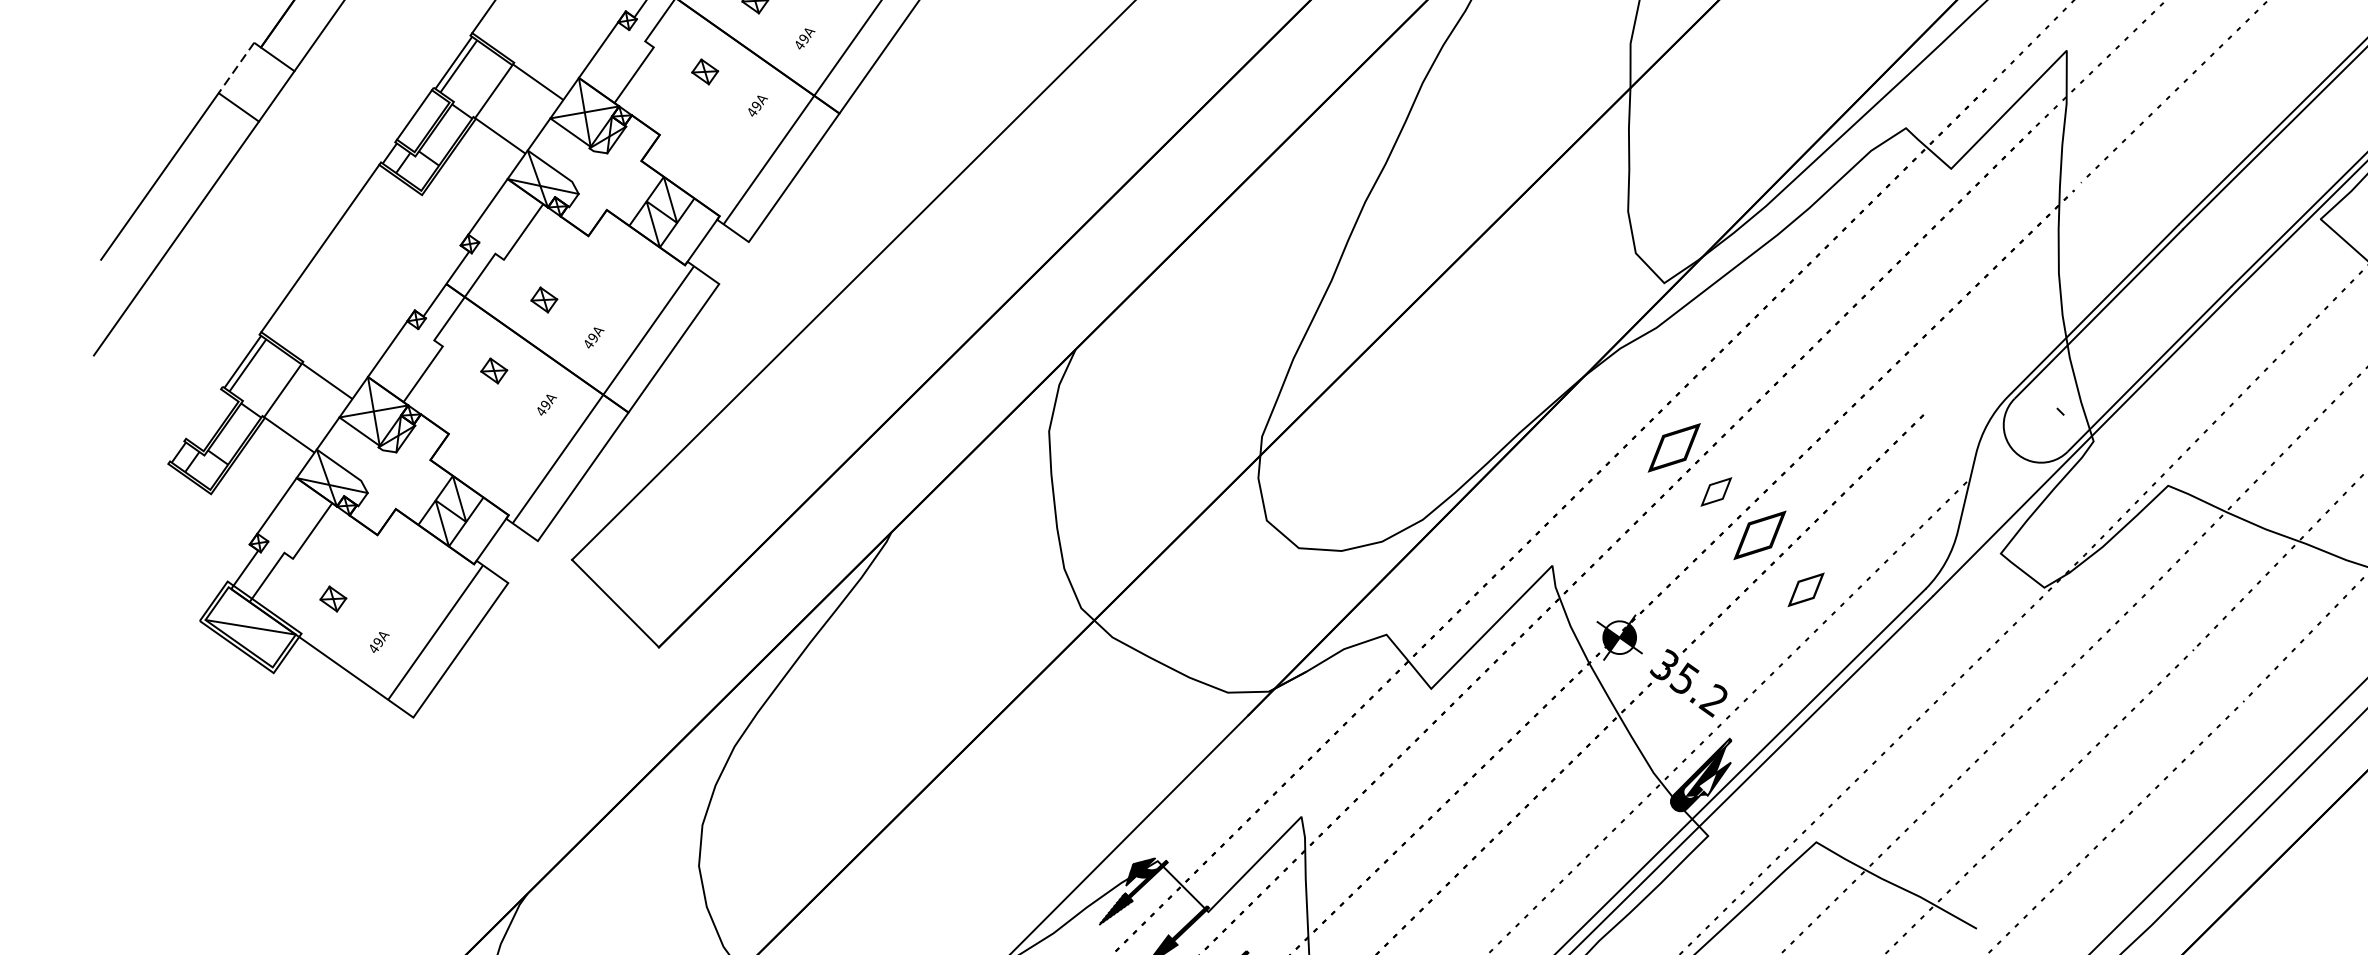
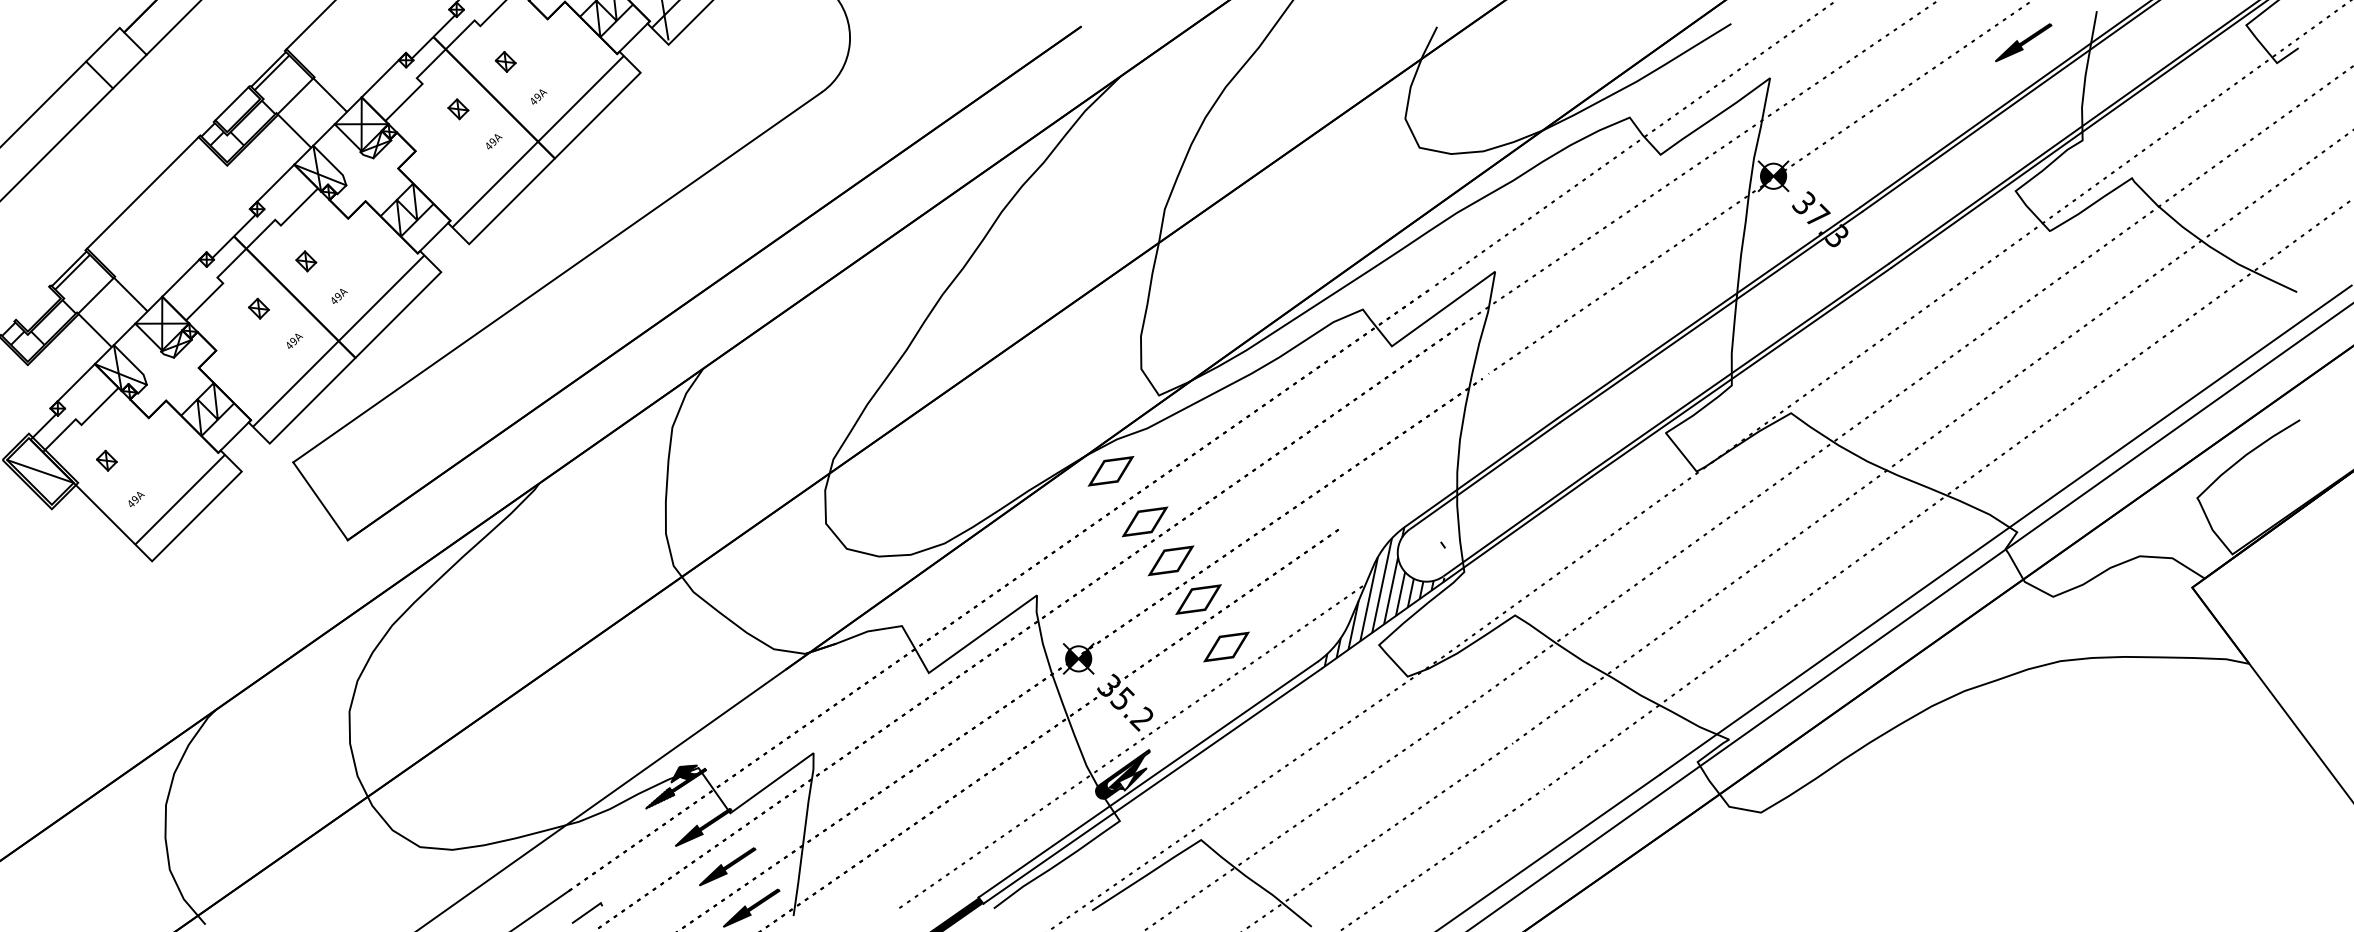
line: (235, 67) -> (102, 44), dashed -> solid
part: (1619, 391) -> (1110, 471), added
hatch: (1996, 490) -> (1384, 596), added
part: (1716, 491) -> (1171, 560), size x1.67
part: (1805, 589) -> (1226, 646), size x1.43

